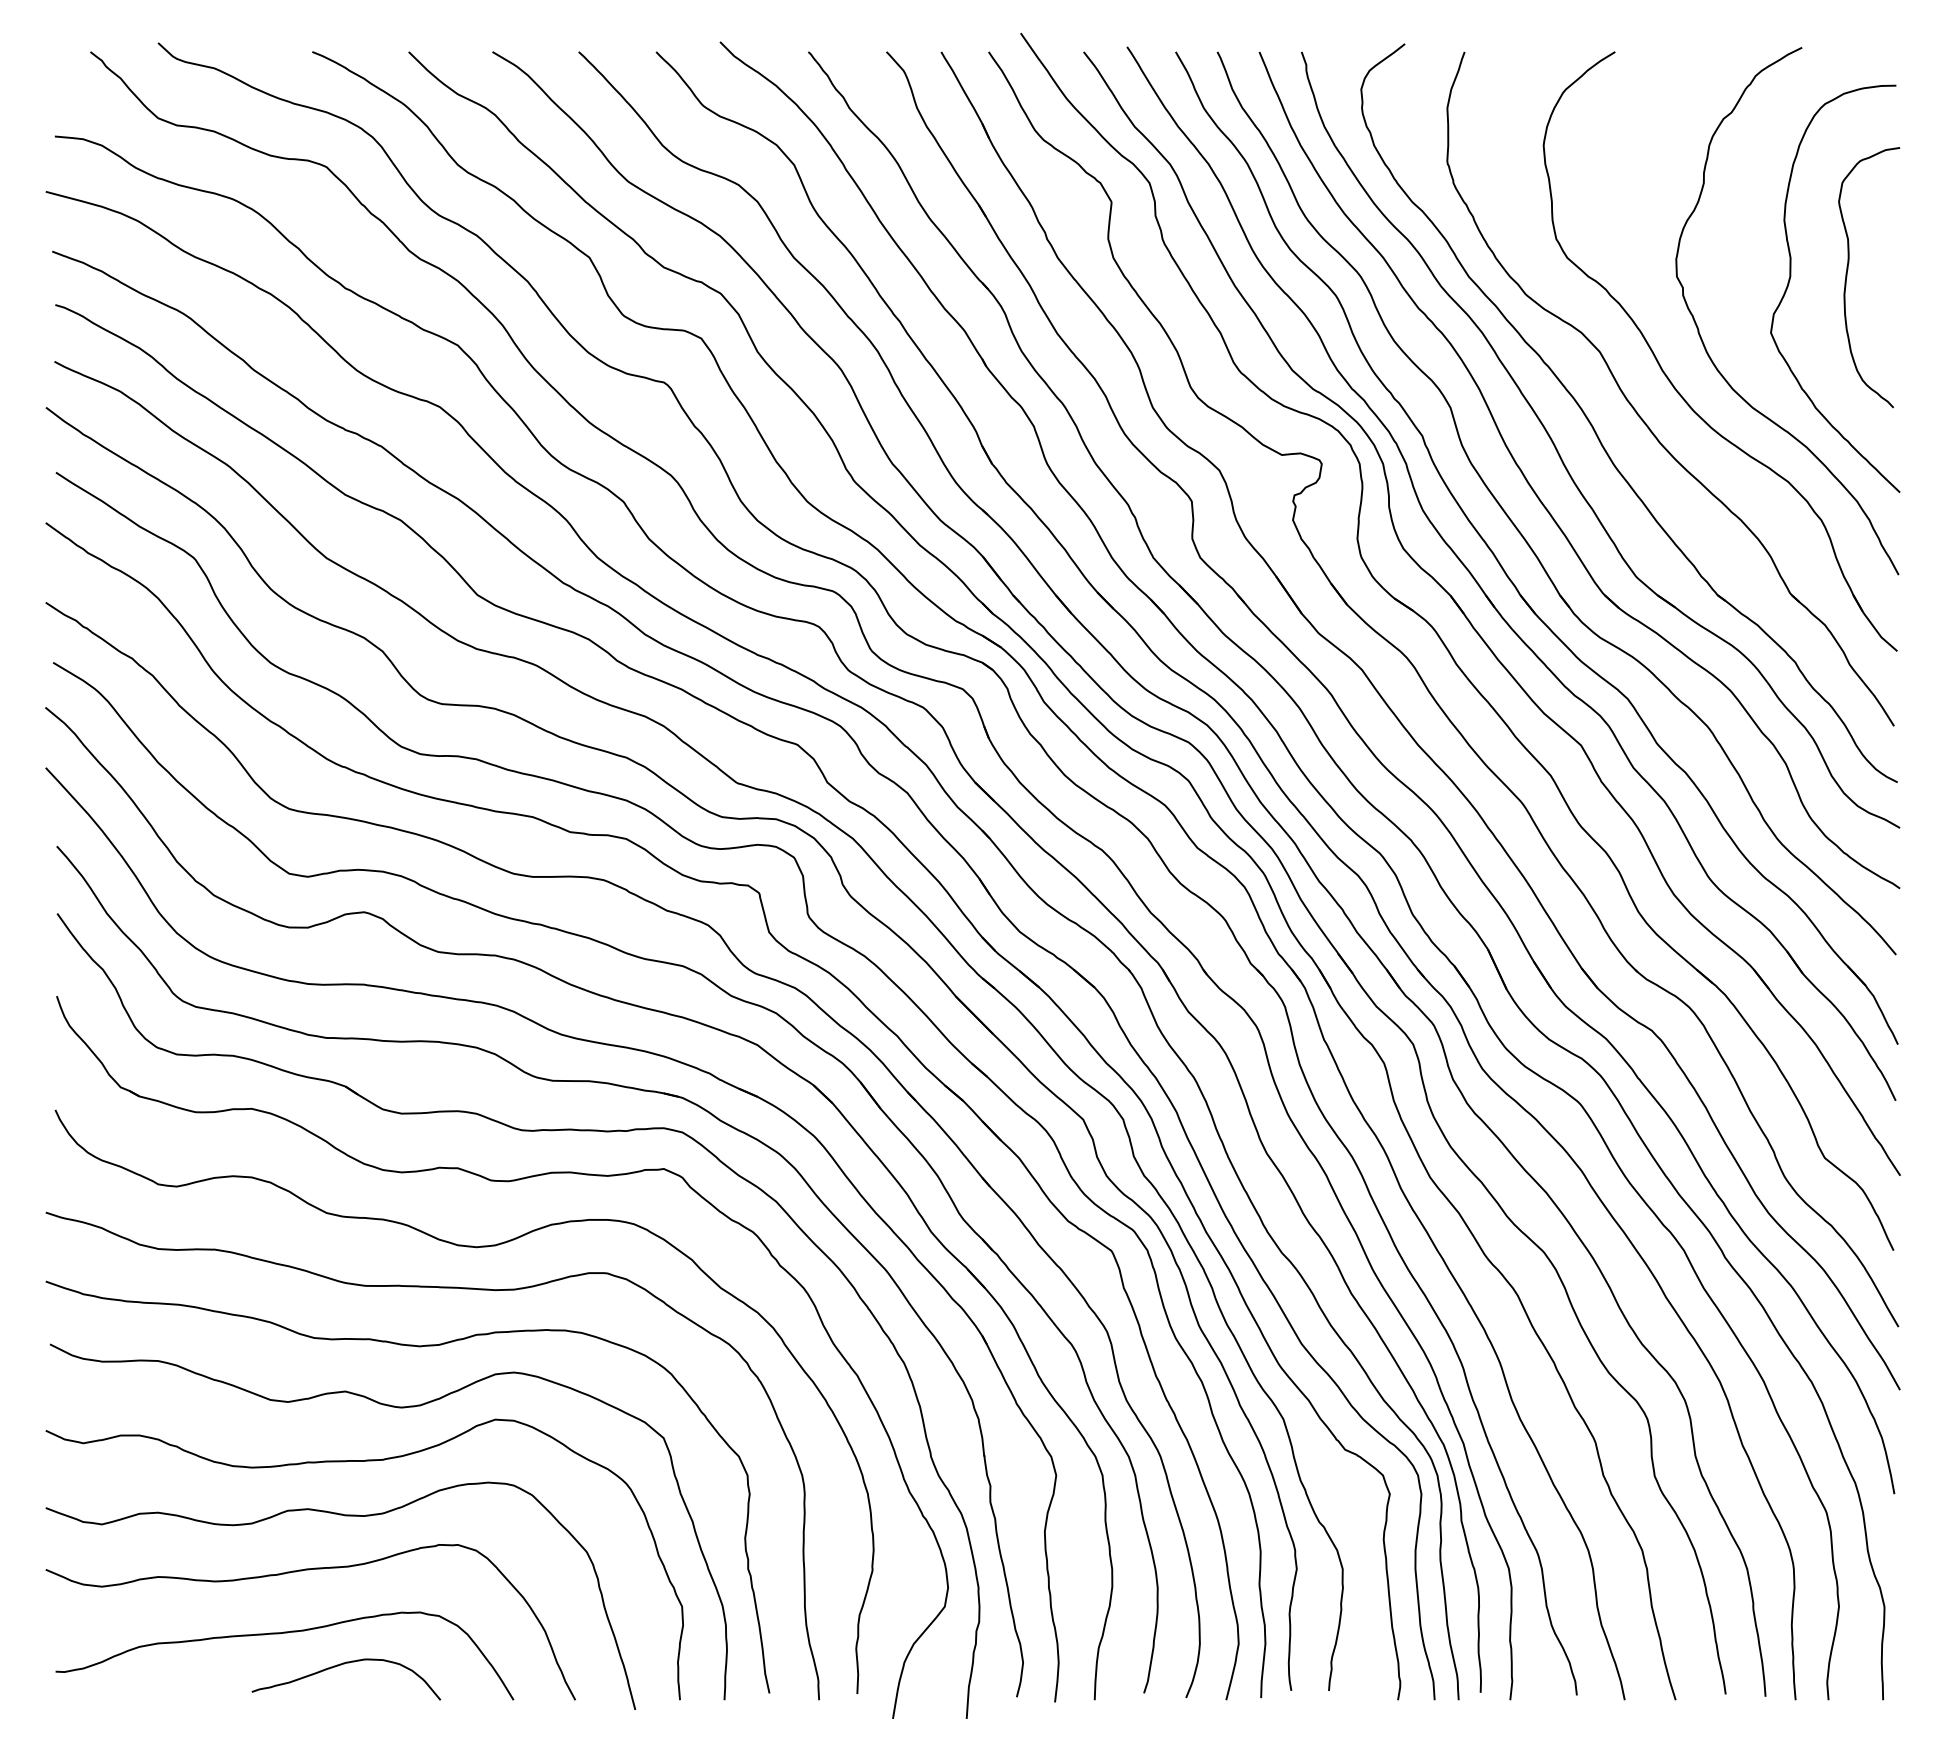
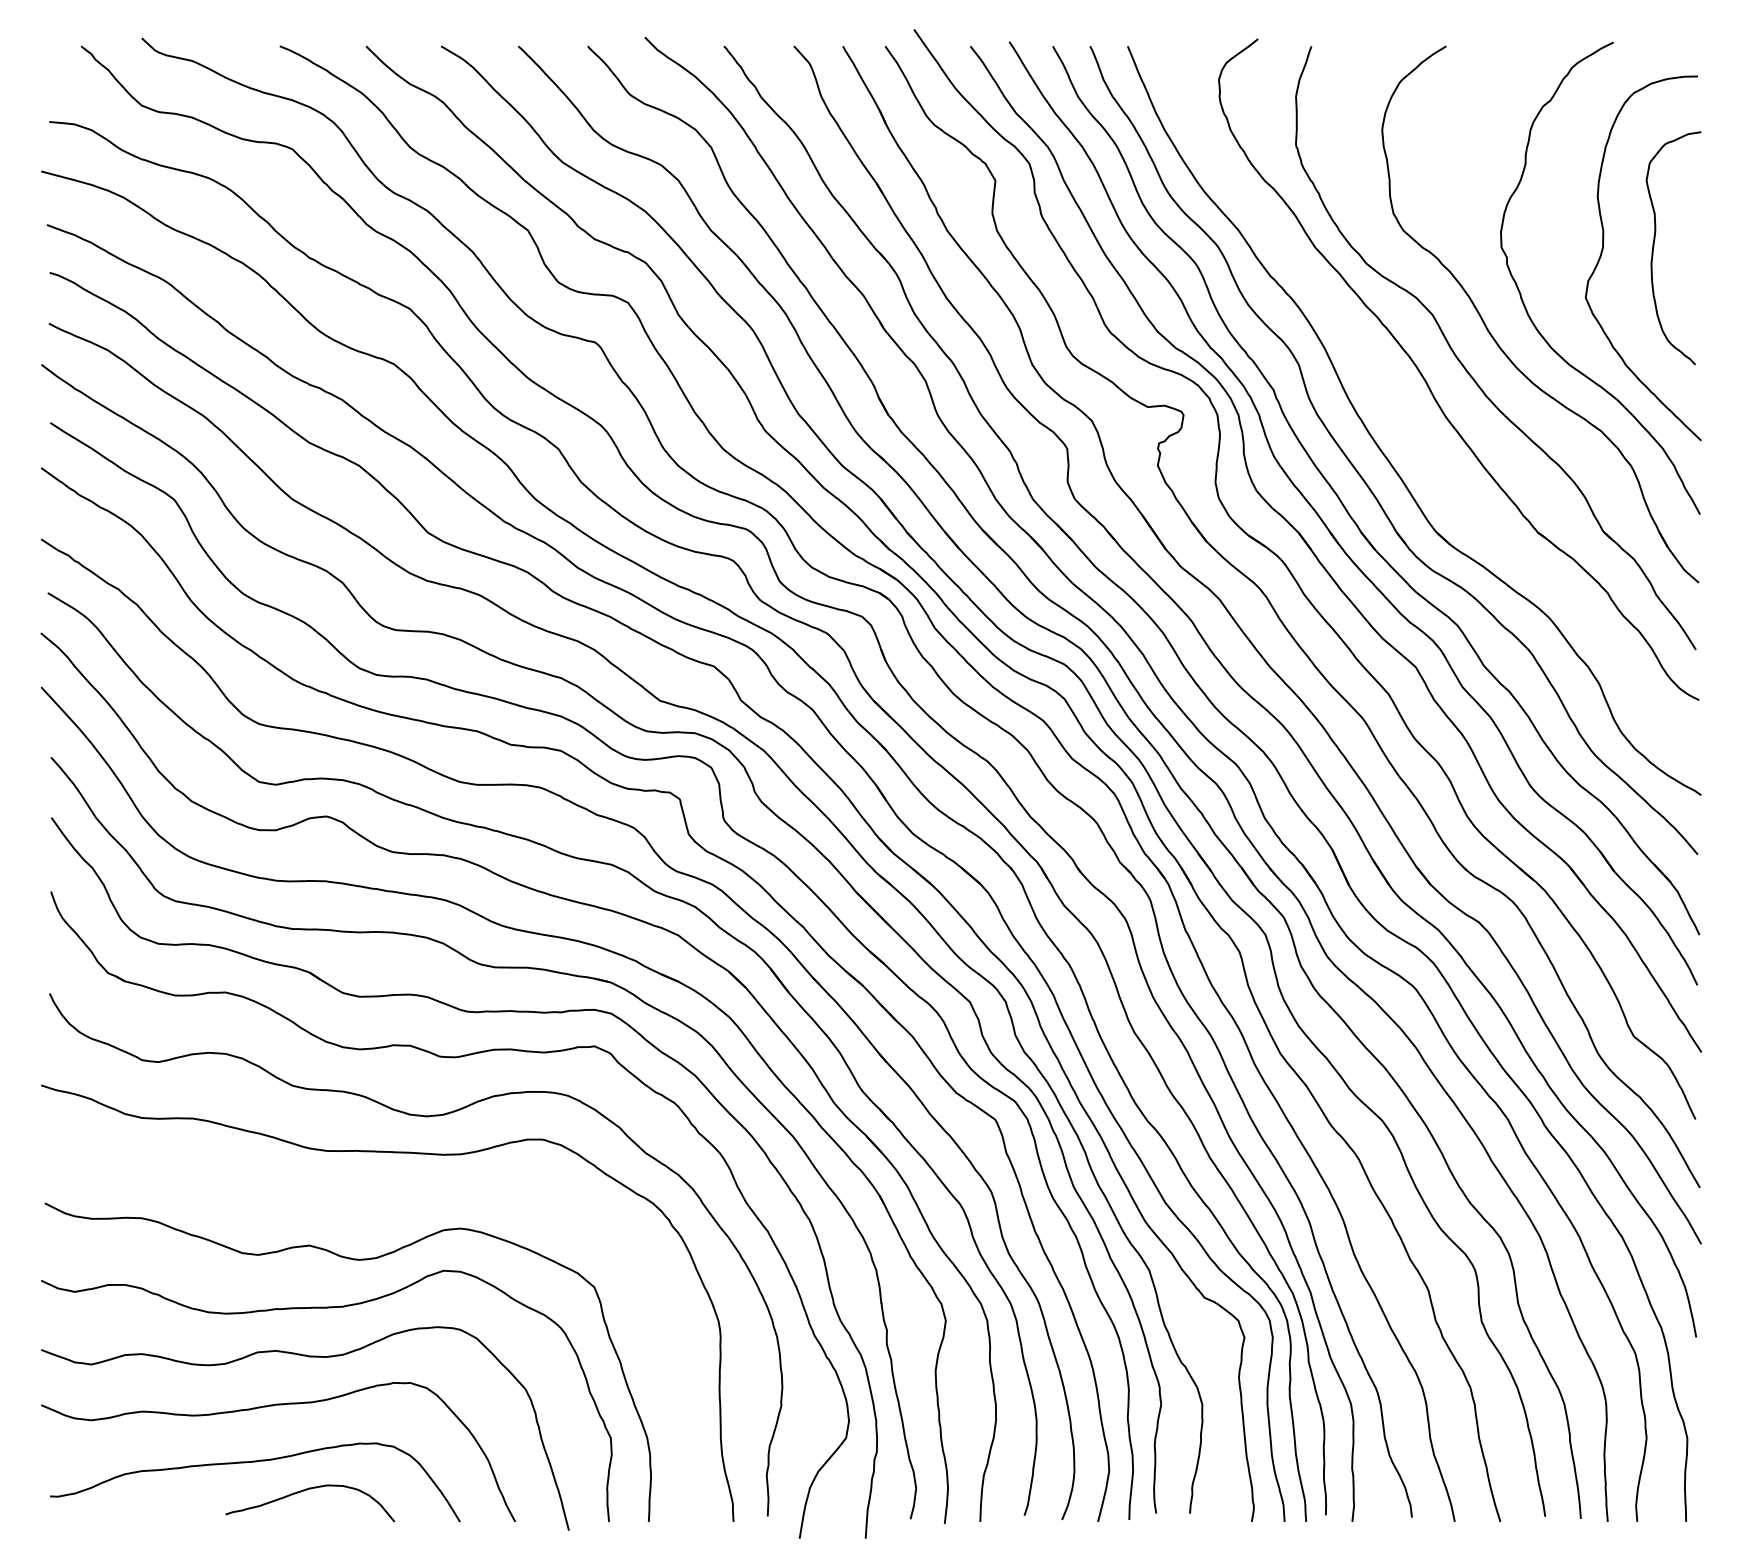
part: (1562, 459) -> (1399, 411), removed
curve: (417, 1347) -> (373, 1206), removed

